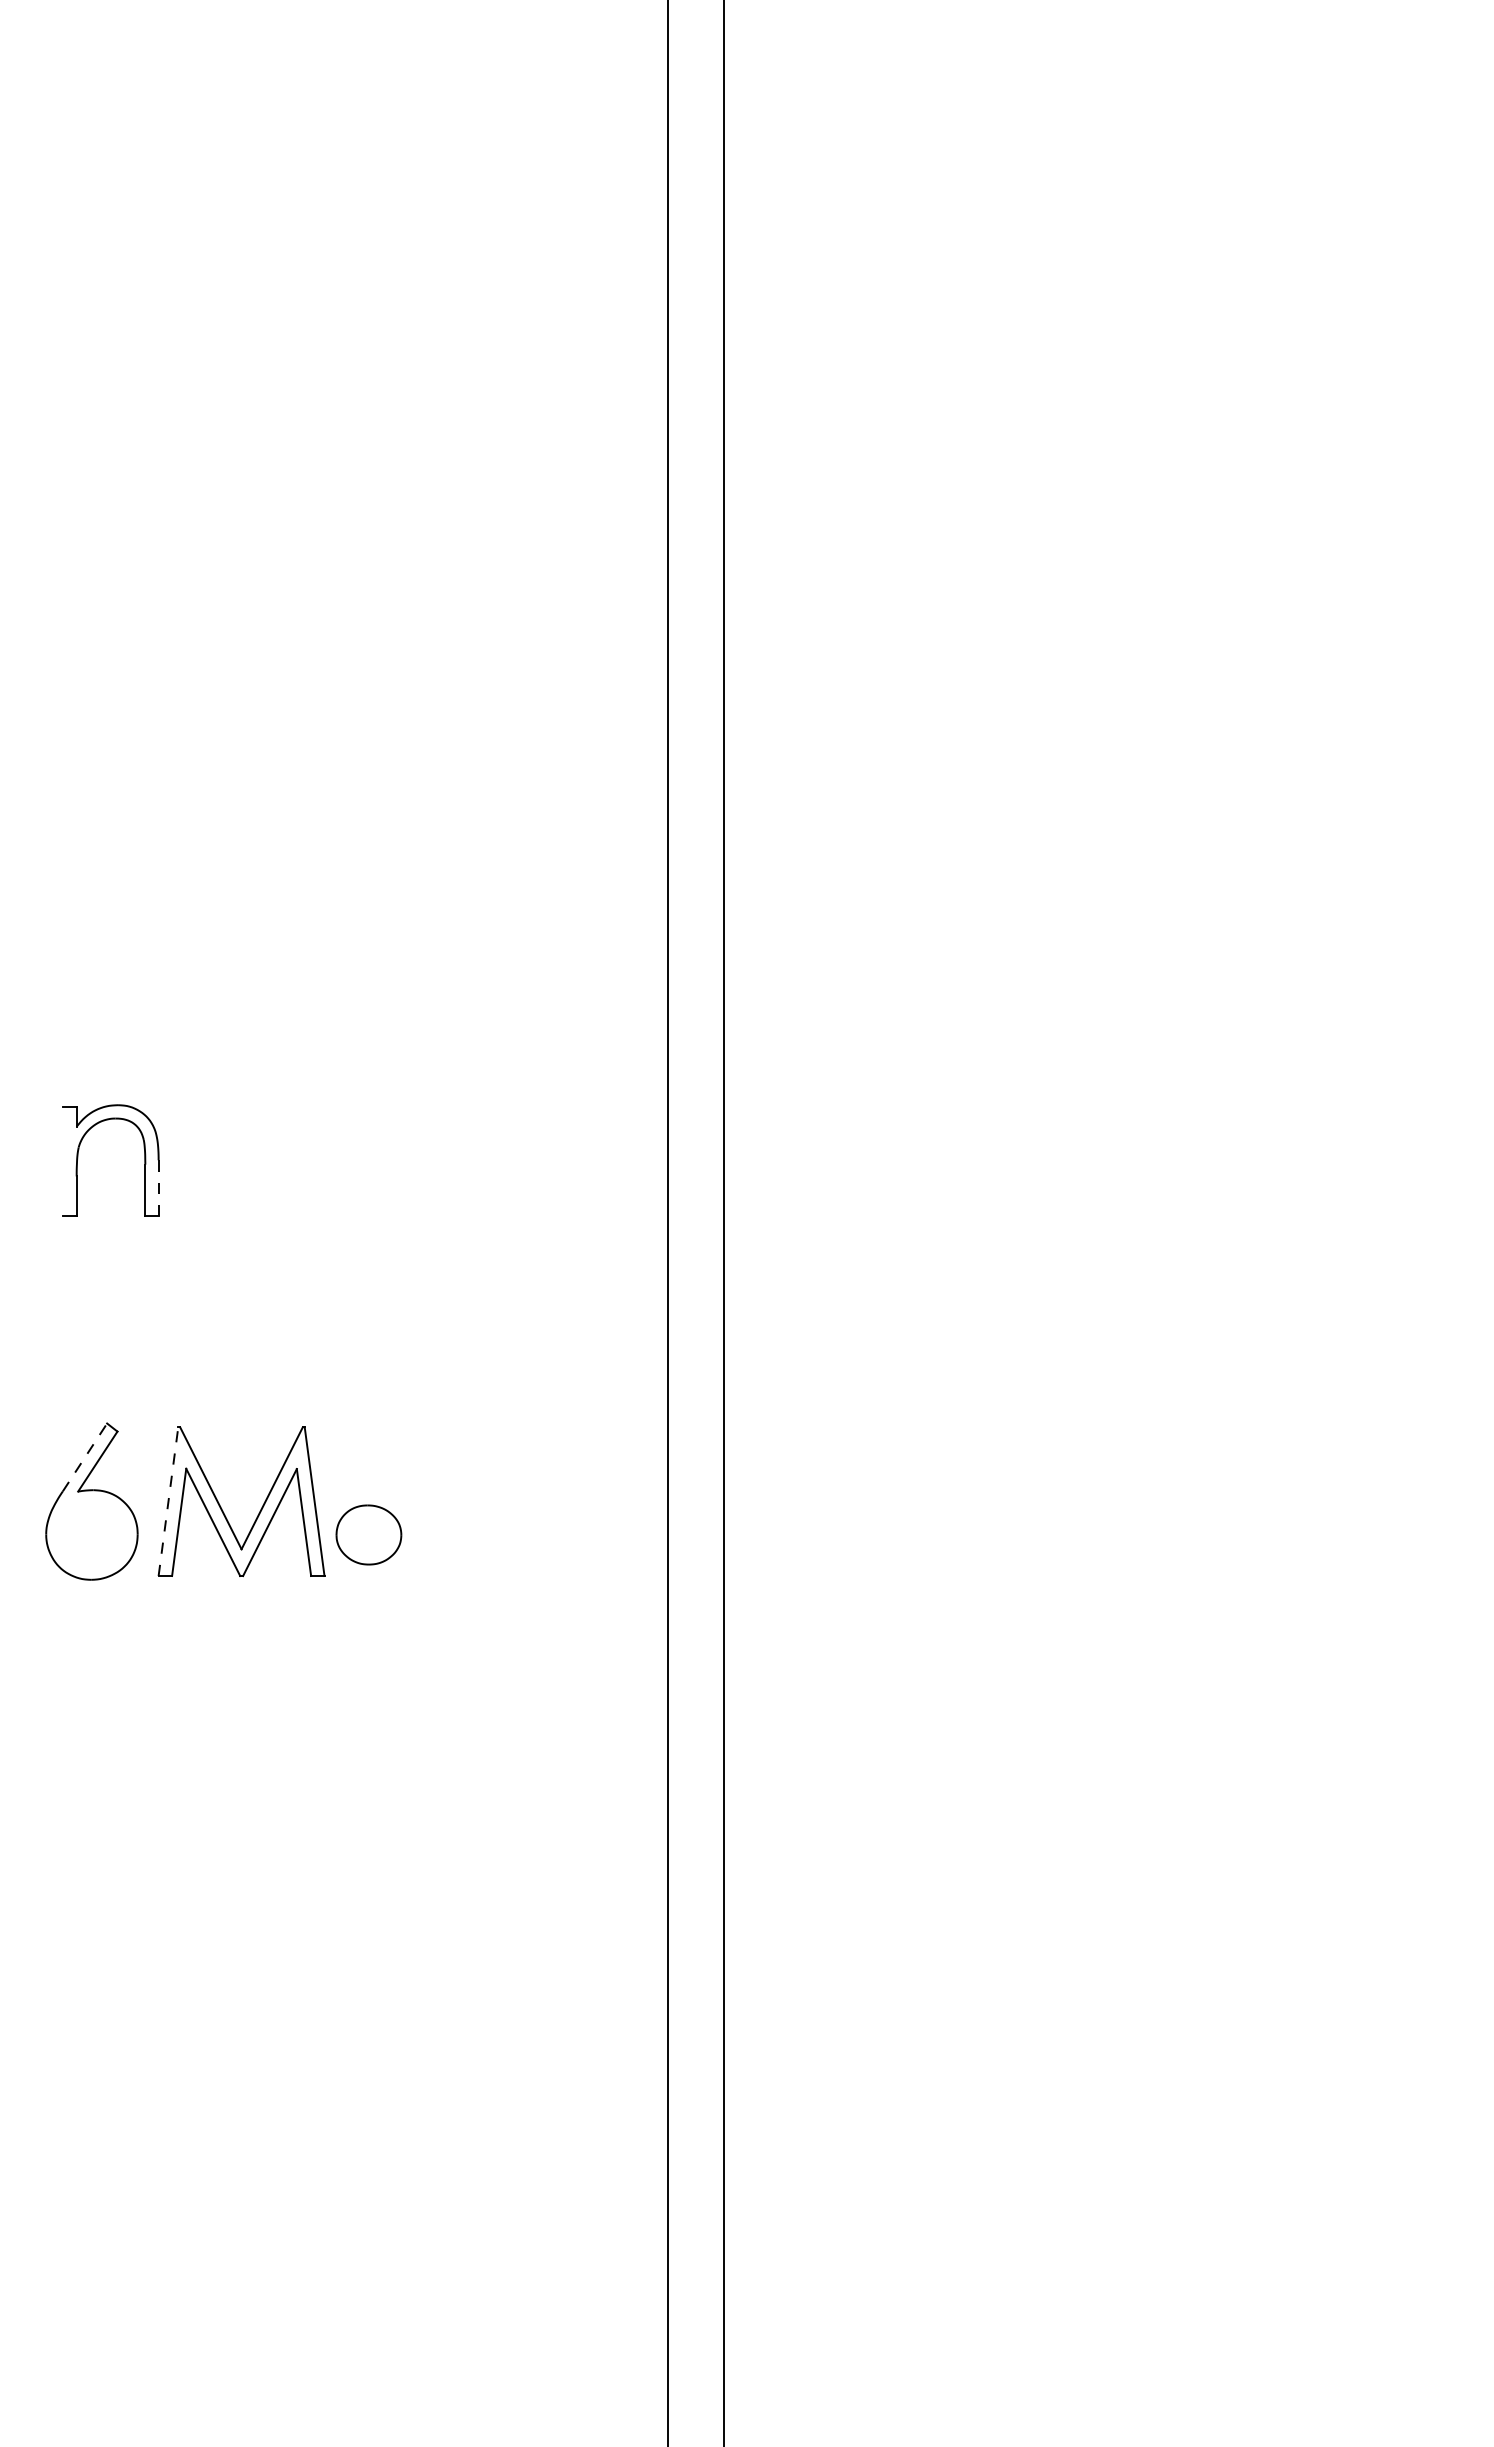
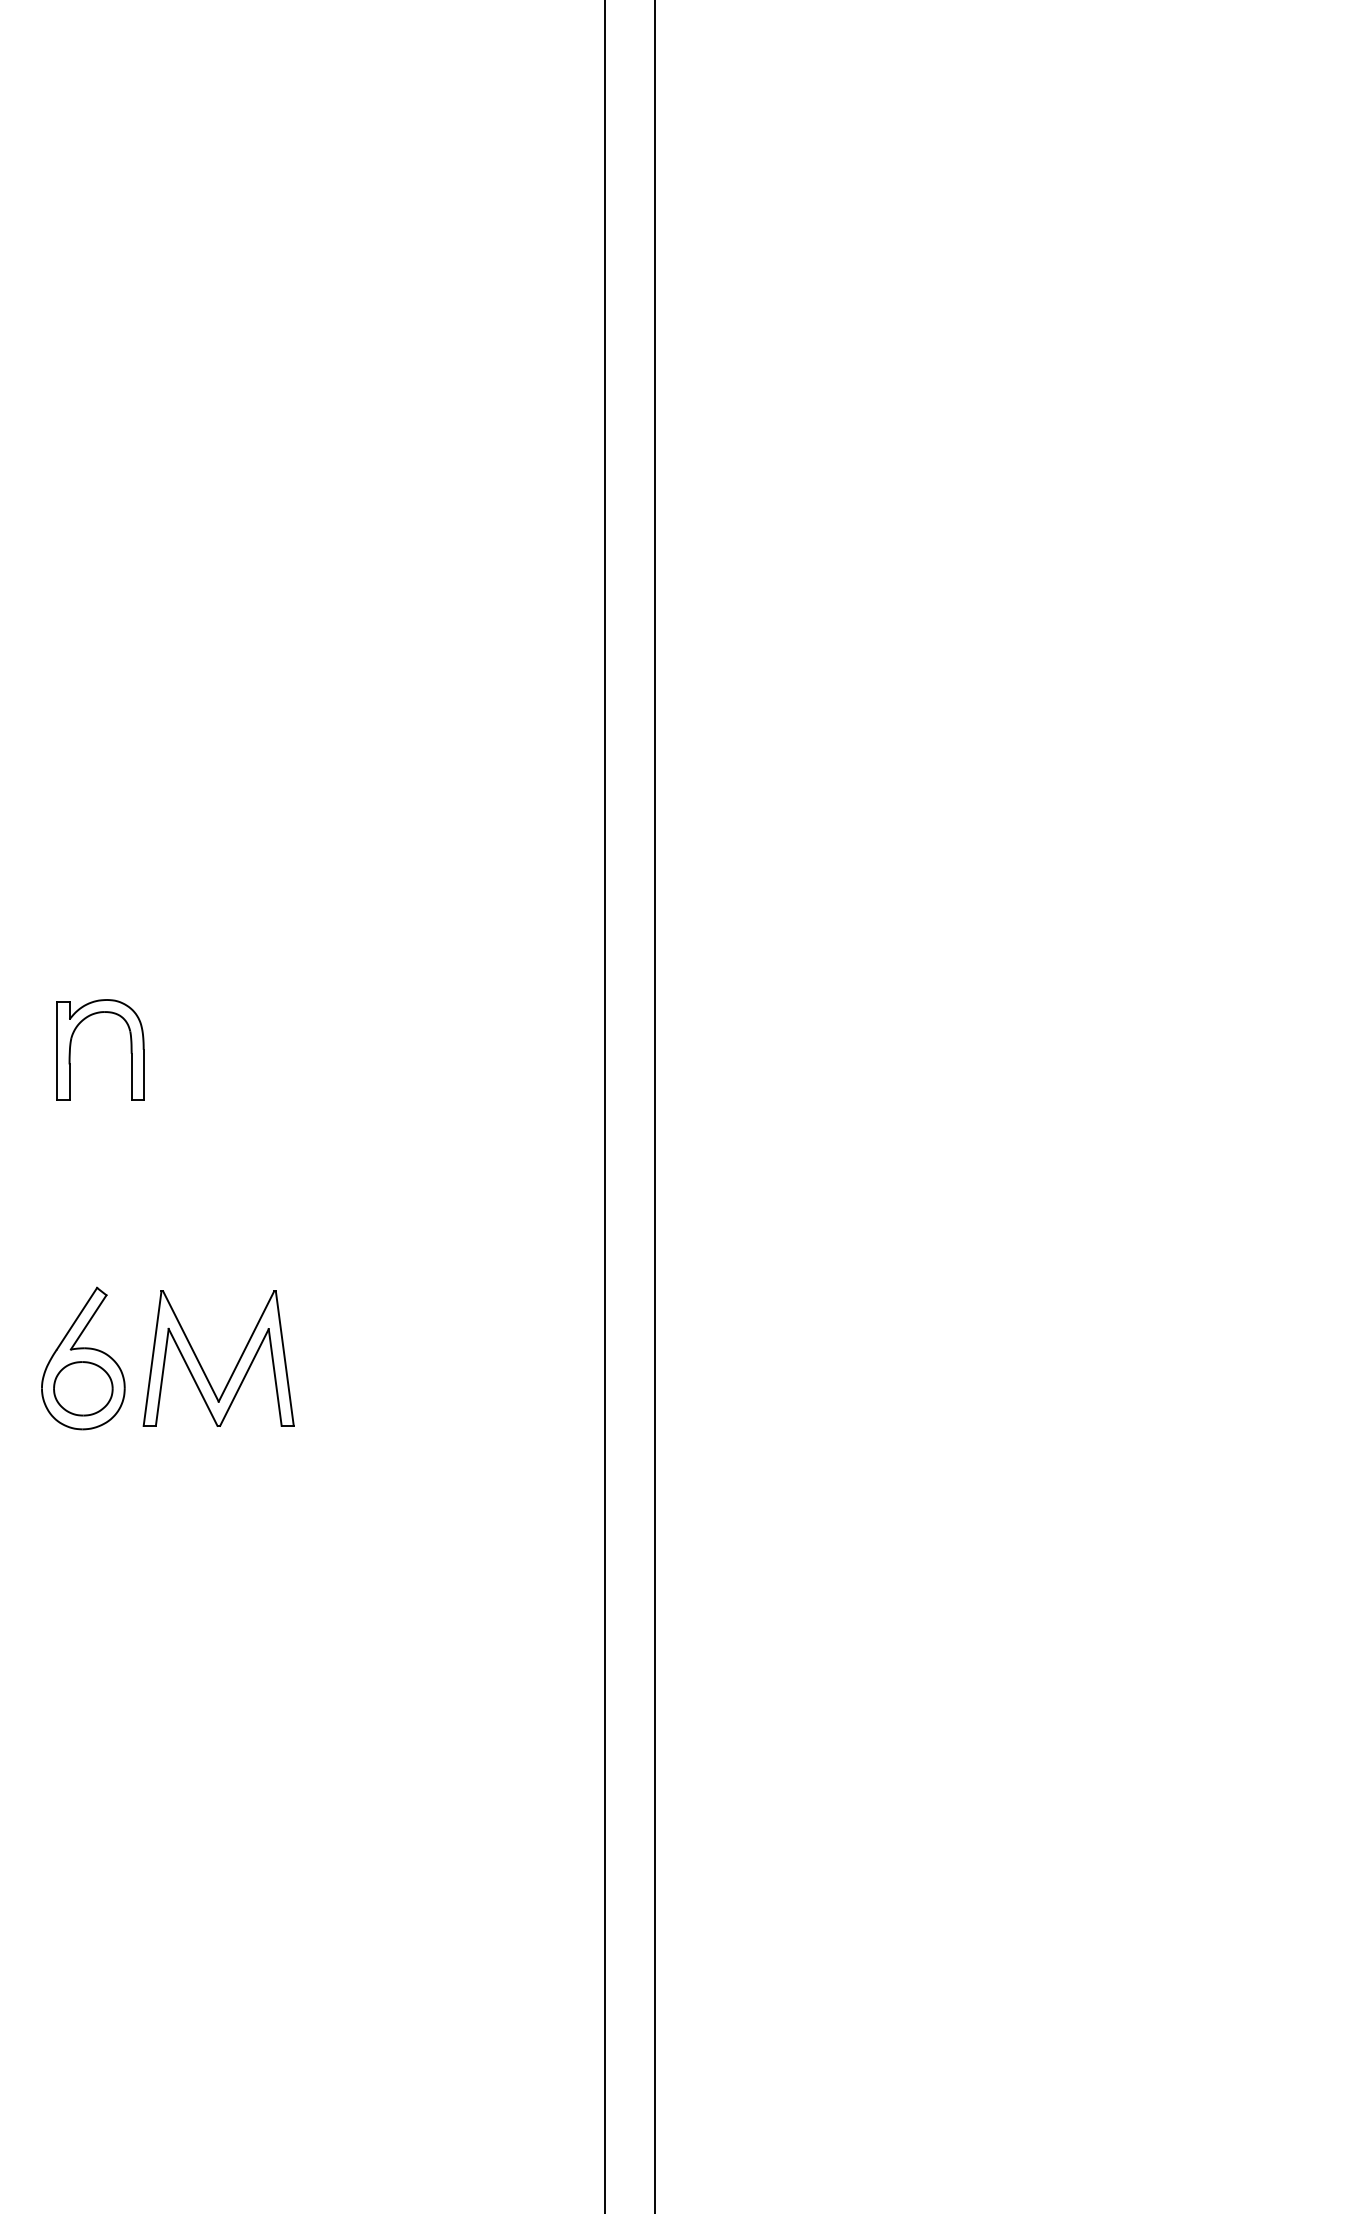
line: (63, 1161) -> (57, 1050), added
line: (158, 1188) -> (143, 1075), dashed -> solid
line: (85, 1457) -> (77, 1318), dashed -> solid
line: (168, 1501) -> (152, 1358), dashed -> solid
part: (368, 1534) -> (82, 1388), moved

